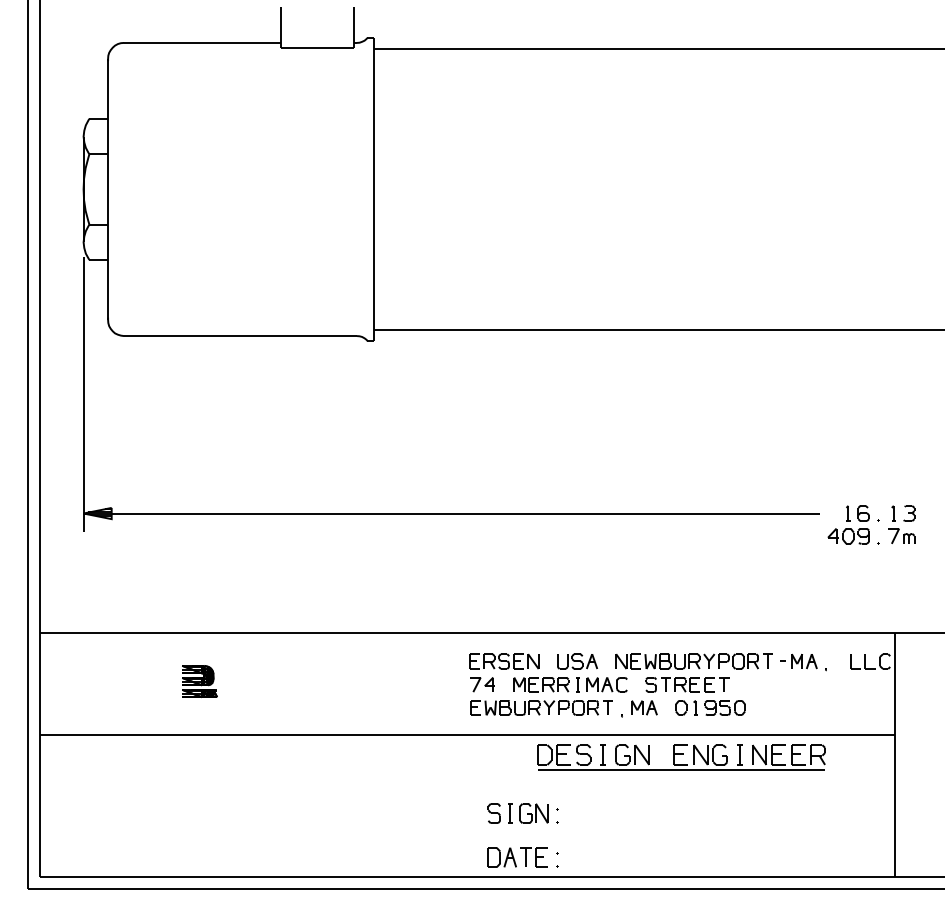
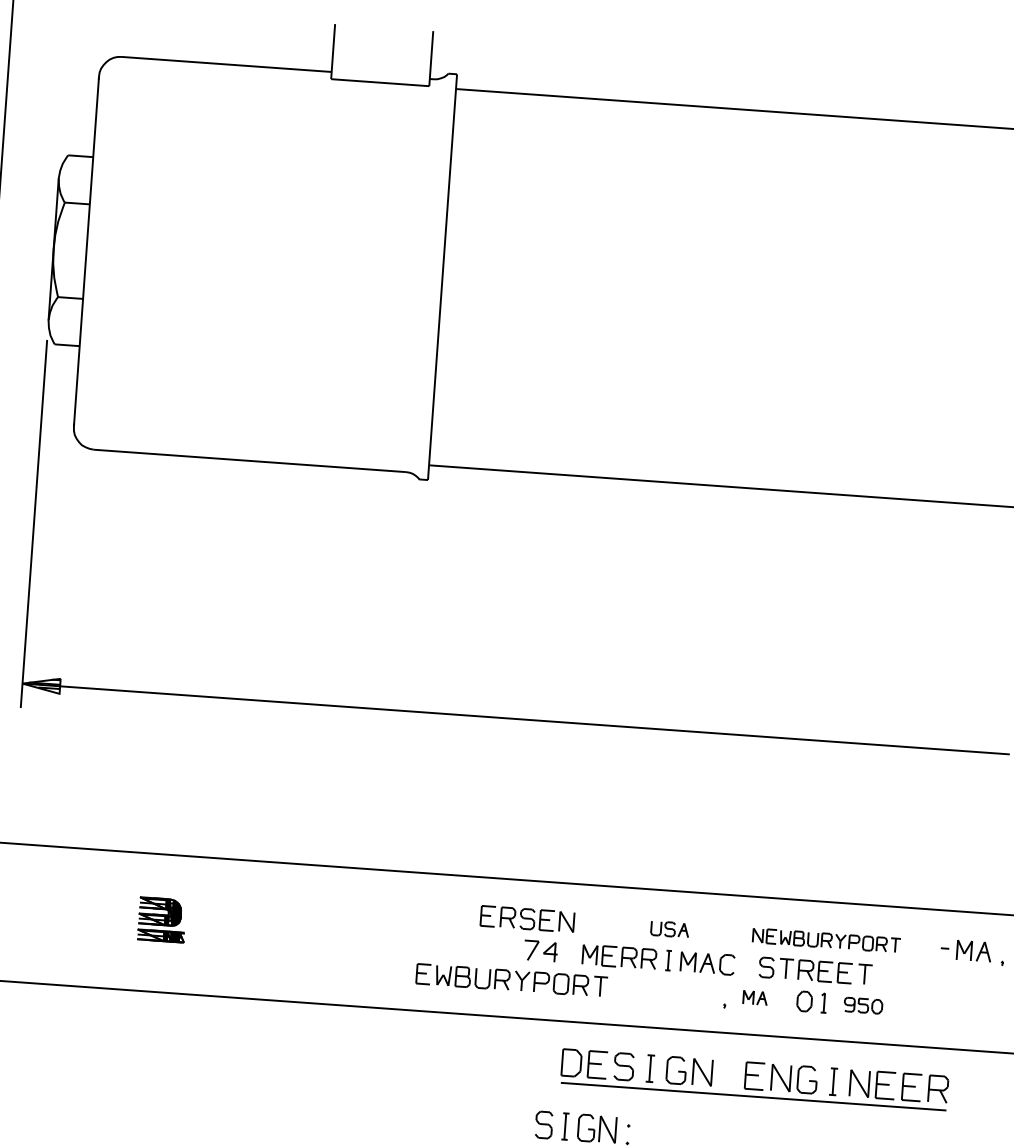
part: (504, 661) -> (528, 919), moved
part: (577, 661) -> (670, 929), size x0.7
part: (693, 661) -> (825, 940), size x0.7
part: (541, 707) -> (511, 979), moved
part: (644, 707) -> (755, 997), size x0.7
part: (724, 707) -> (862, 1005), size x0.7
part: (681, 757) -> (754, 1079), moved

